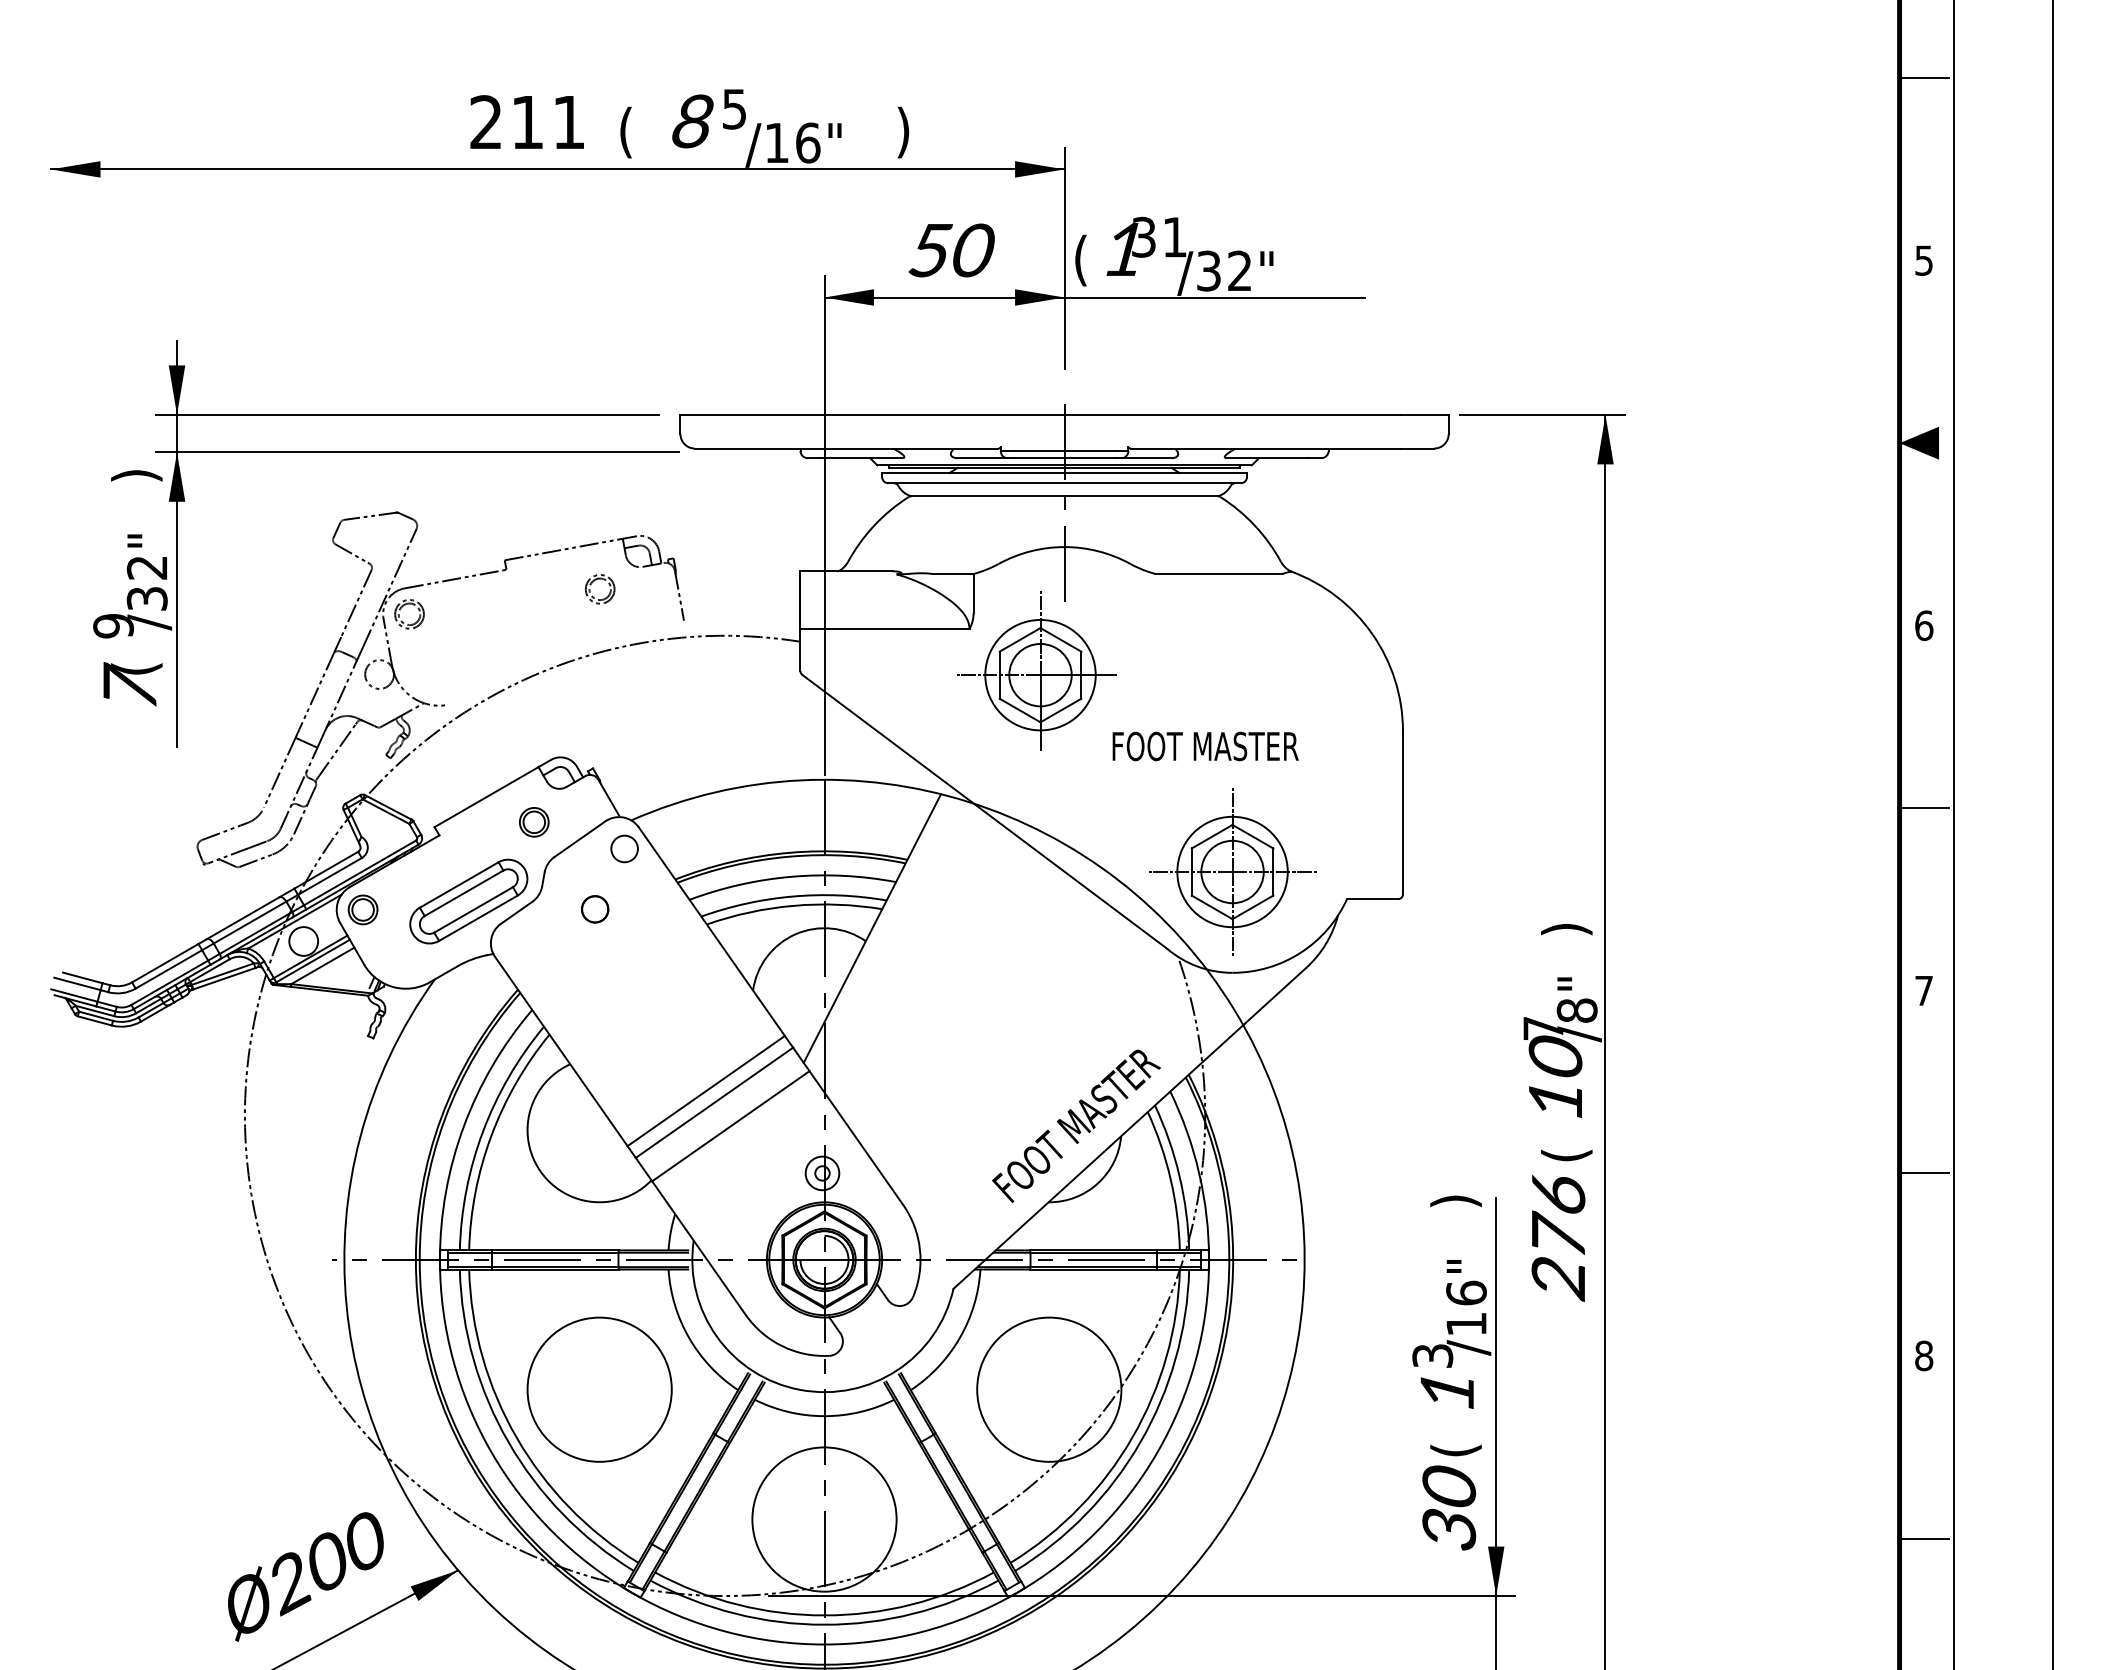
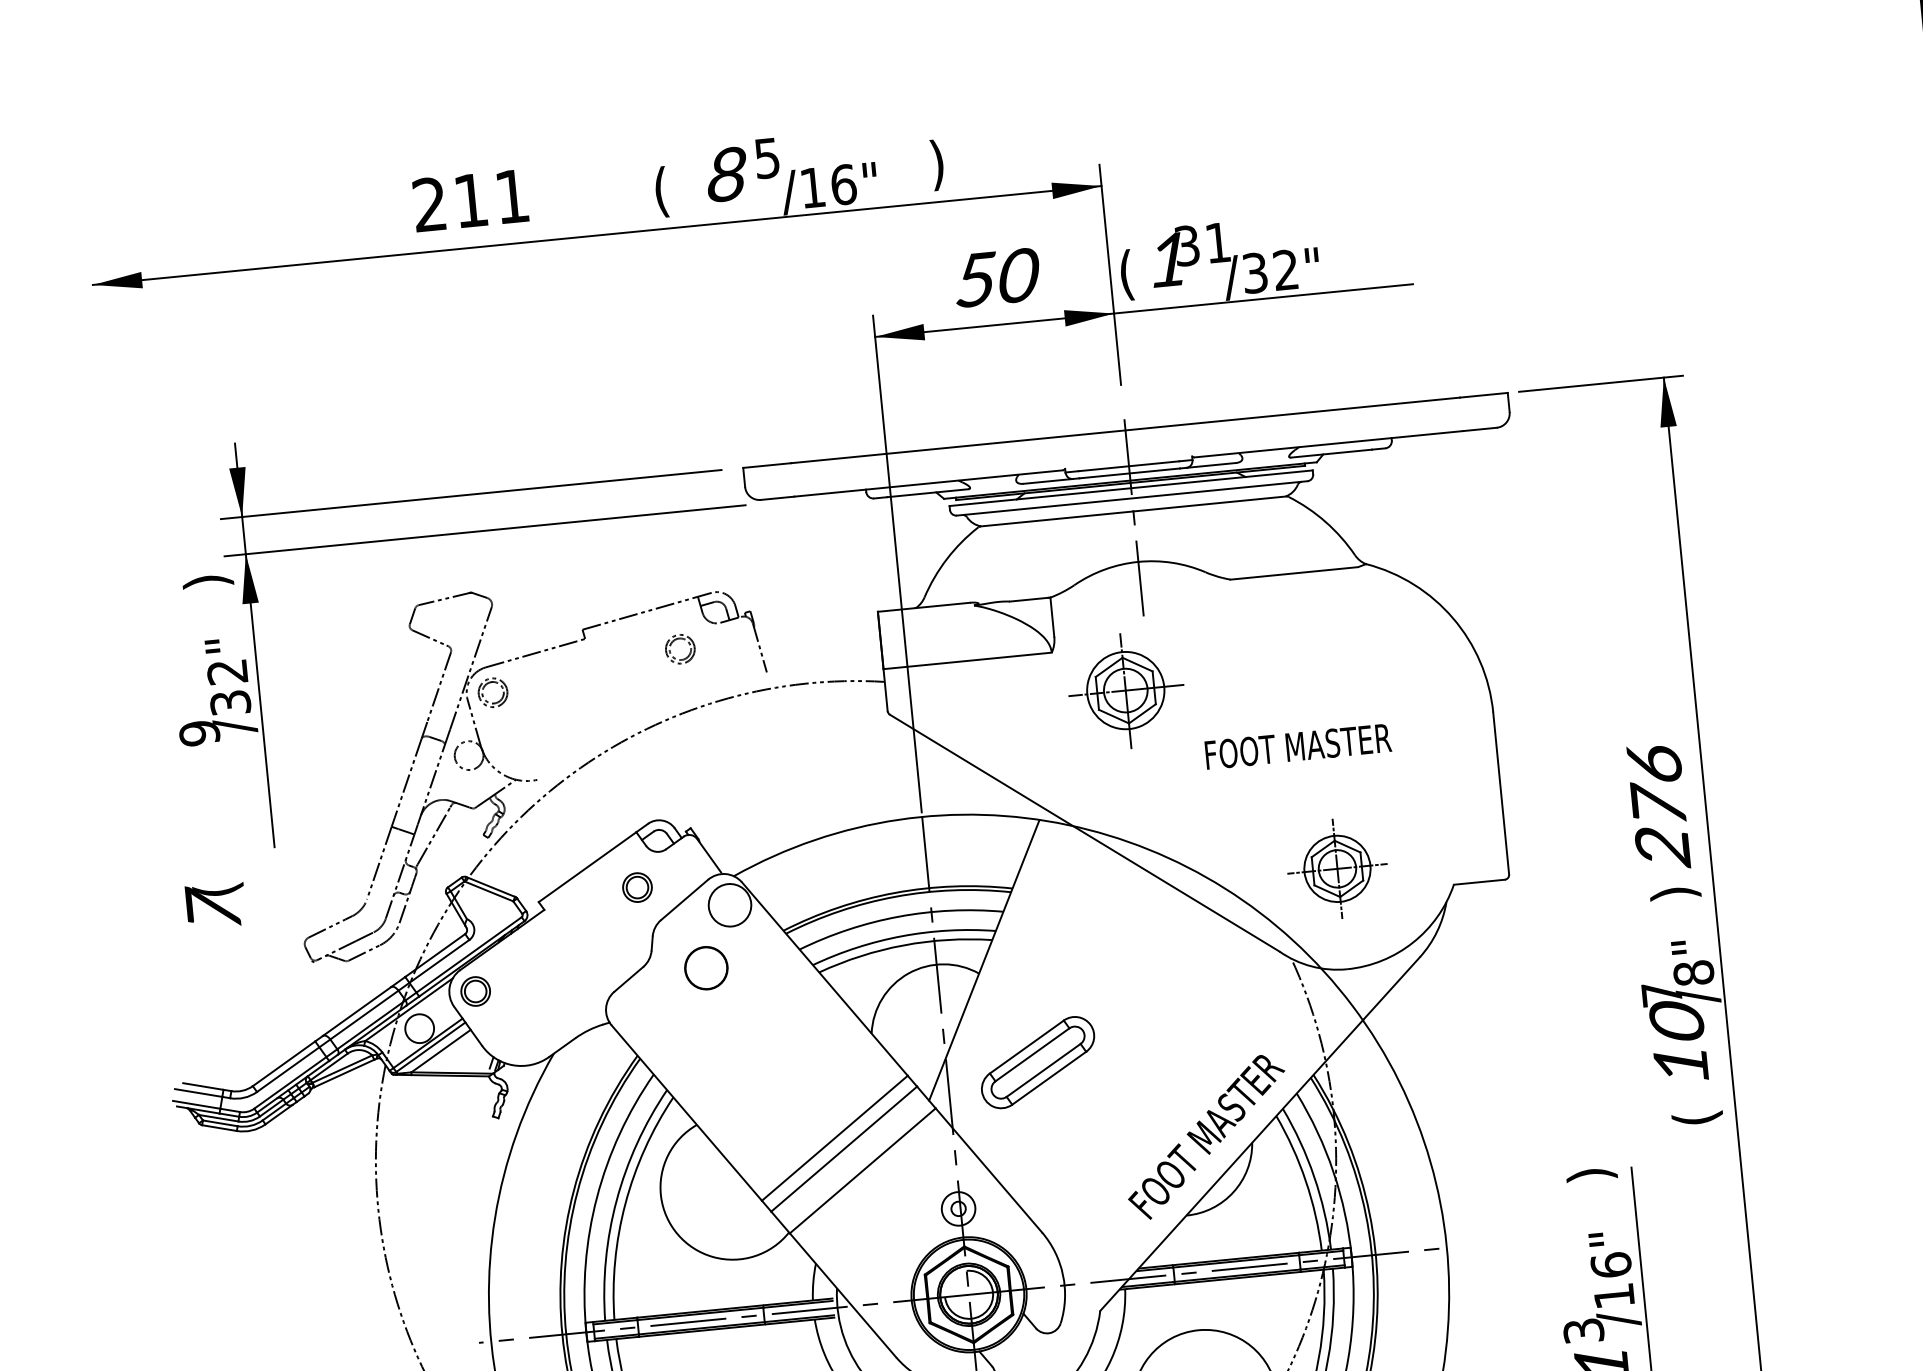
text: (526, 121) -> (469, 199), moved
part: (1036, 670) -> (1122, 687), size x0.7
text: (132, 684) -> (215, 906), moved
circle: (624, 848) -> (729, 904), size x1.6
part: (1232, 871) -> (1337, 868), size x0.6
part: (468, 901) -> (1037, 1062), moved
circle: (595, 909) -> (706, 968), size x1.6
text: (1558, 1237) -> (1658, 806), moved

